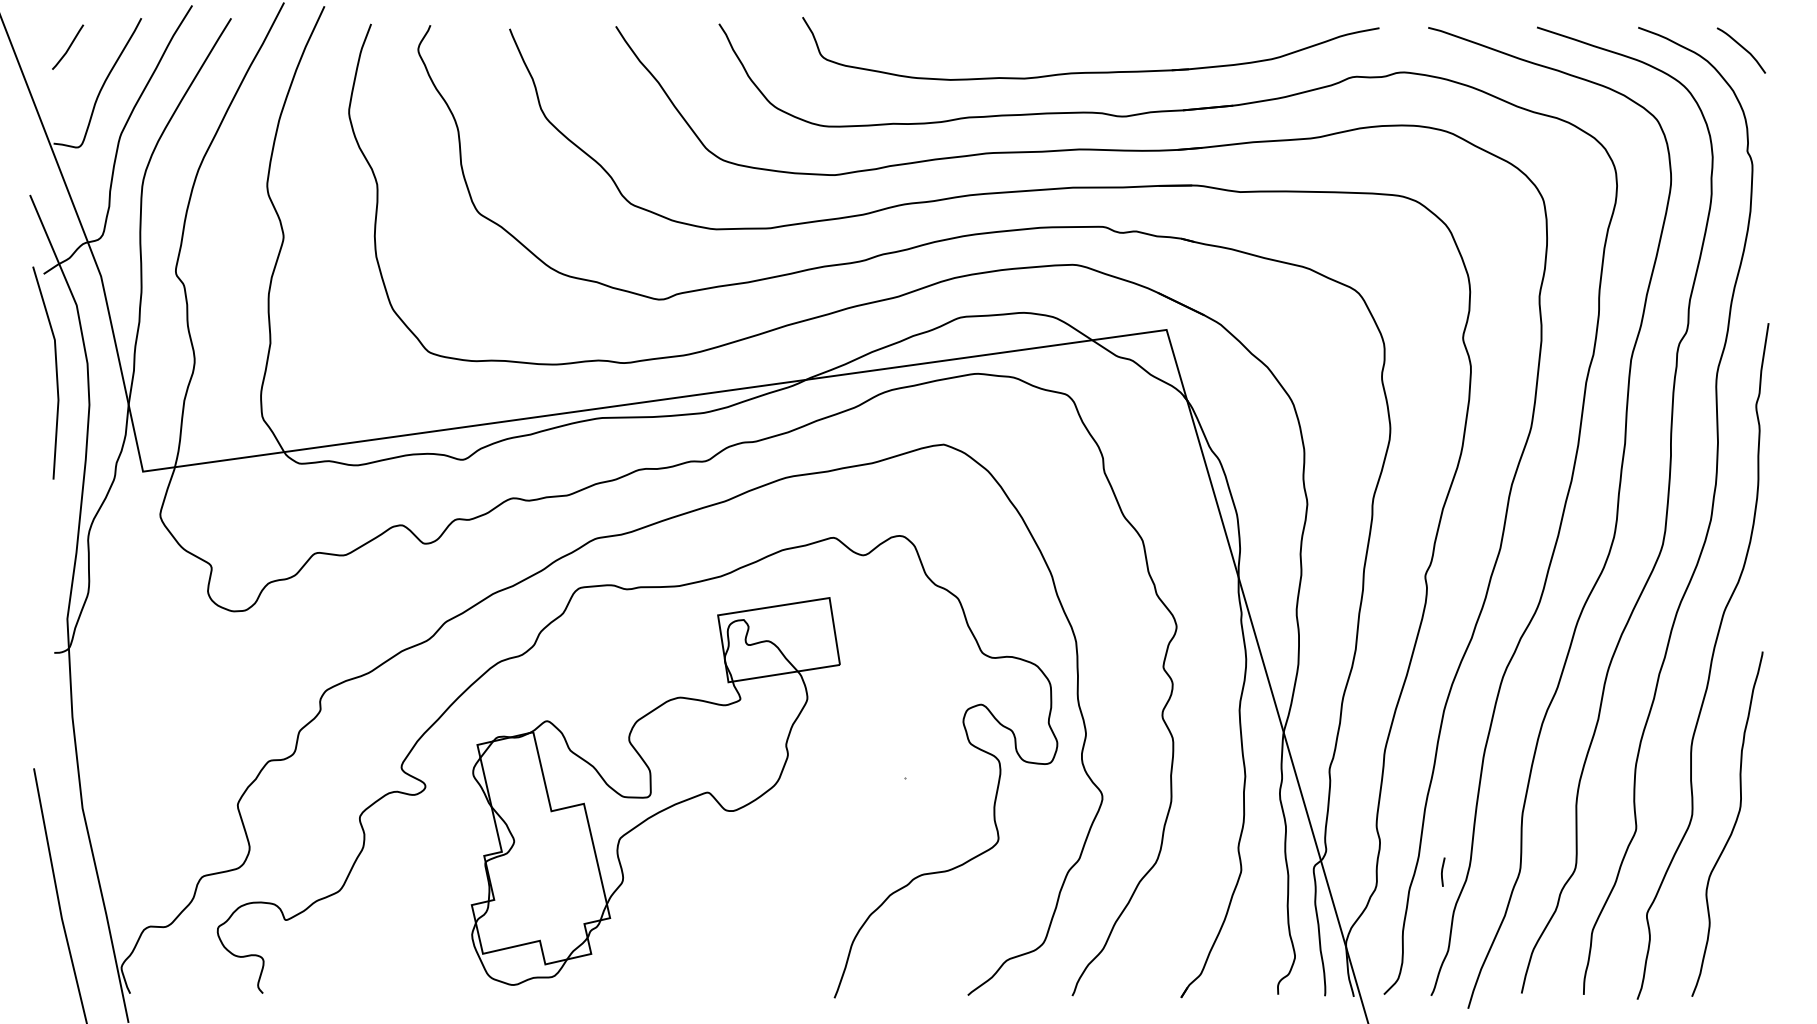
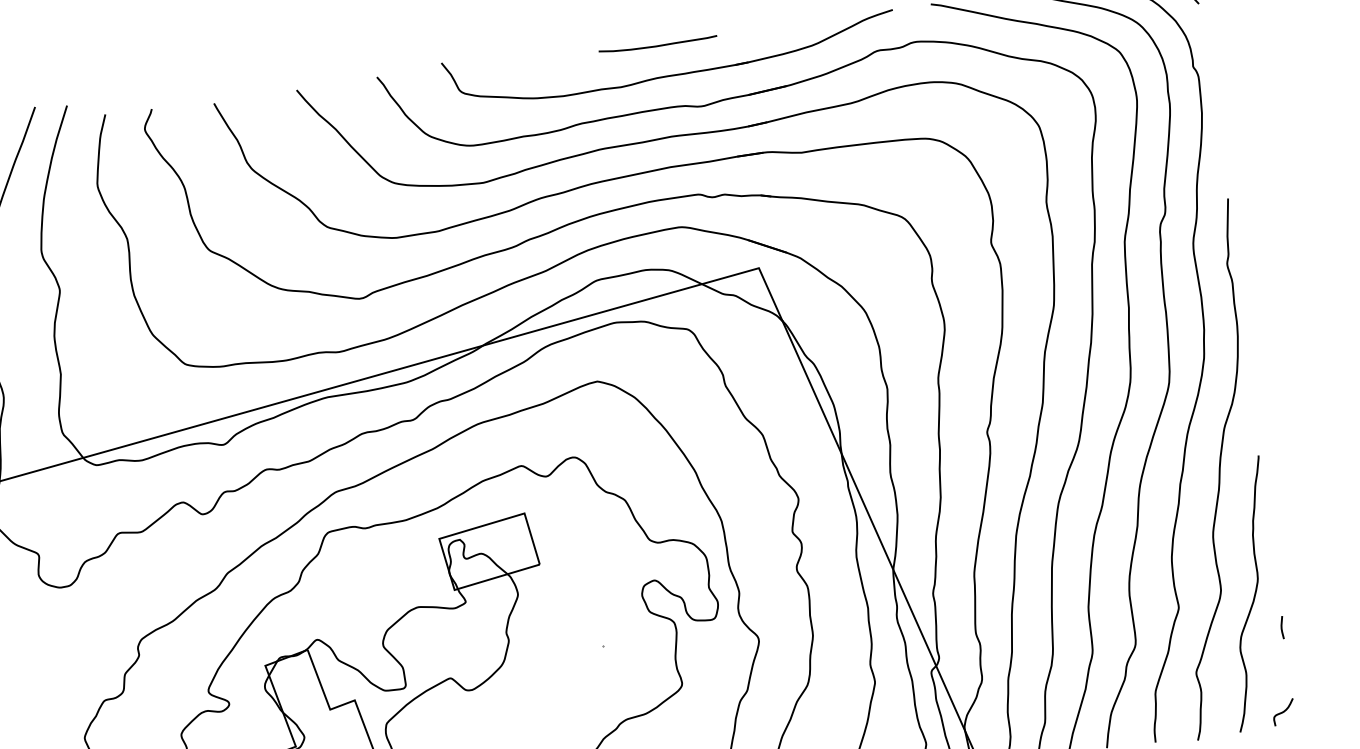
curve: (1078, 32) -> (658, 45), added
line: (1442, 871) -> (1281, 627), moved
curve: (1749, 978) -> (1283, 712), added

